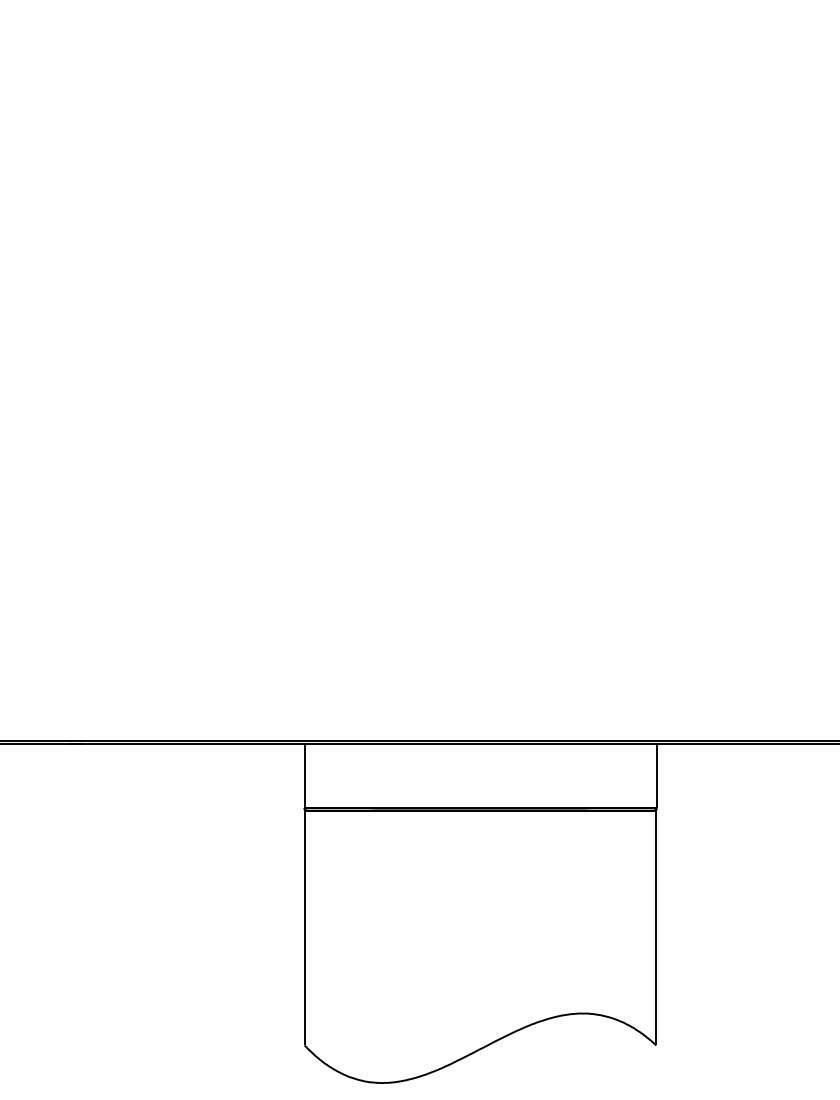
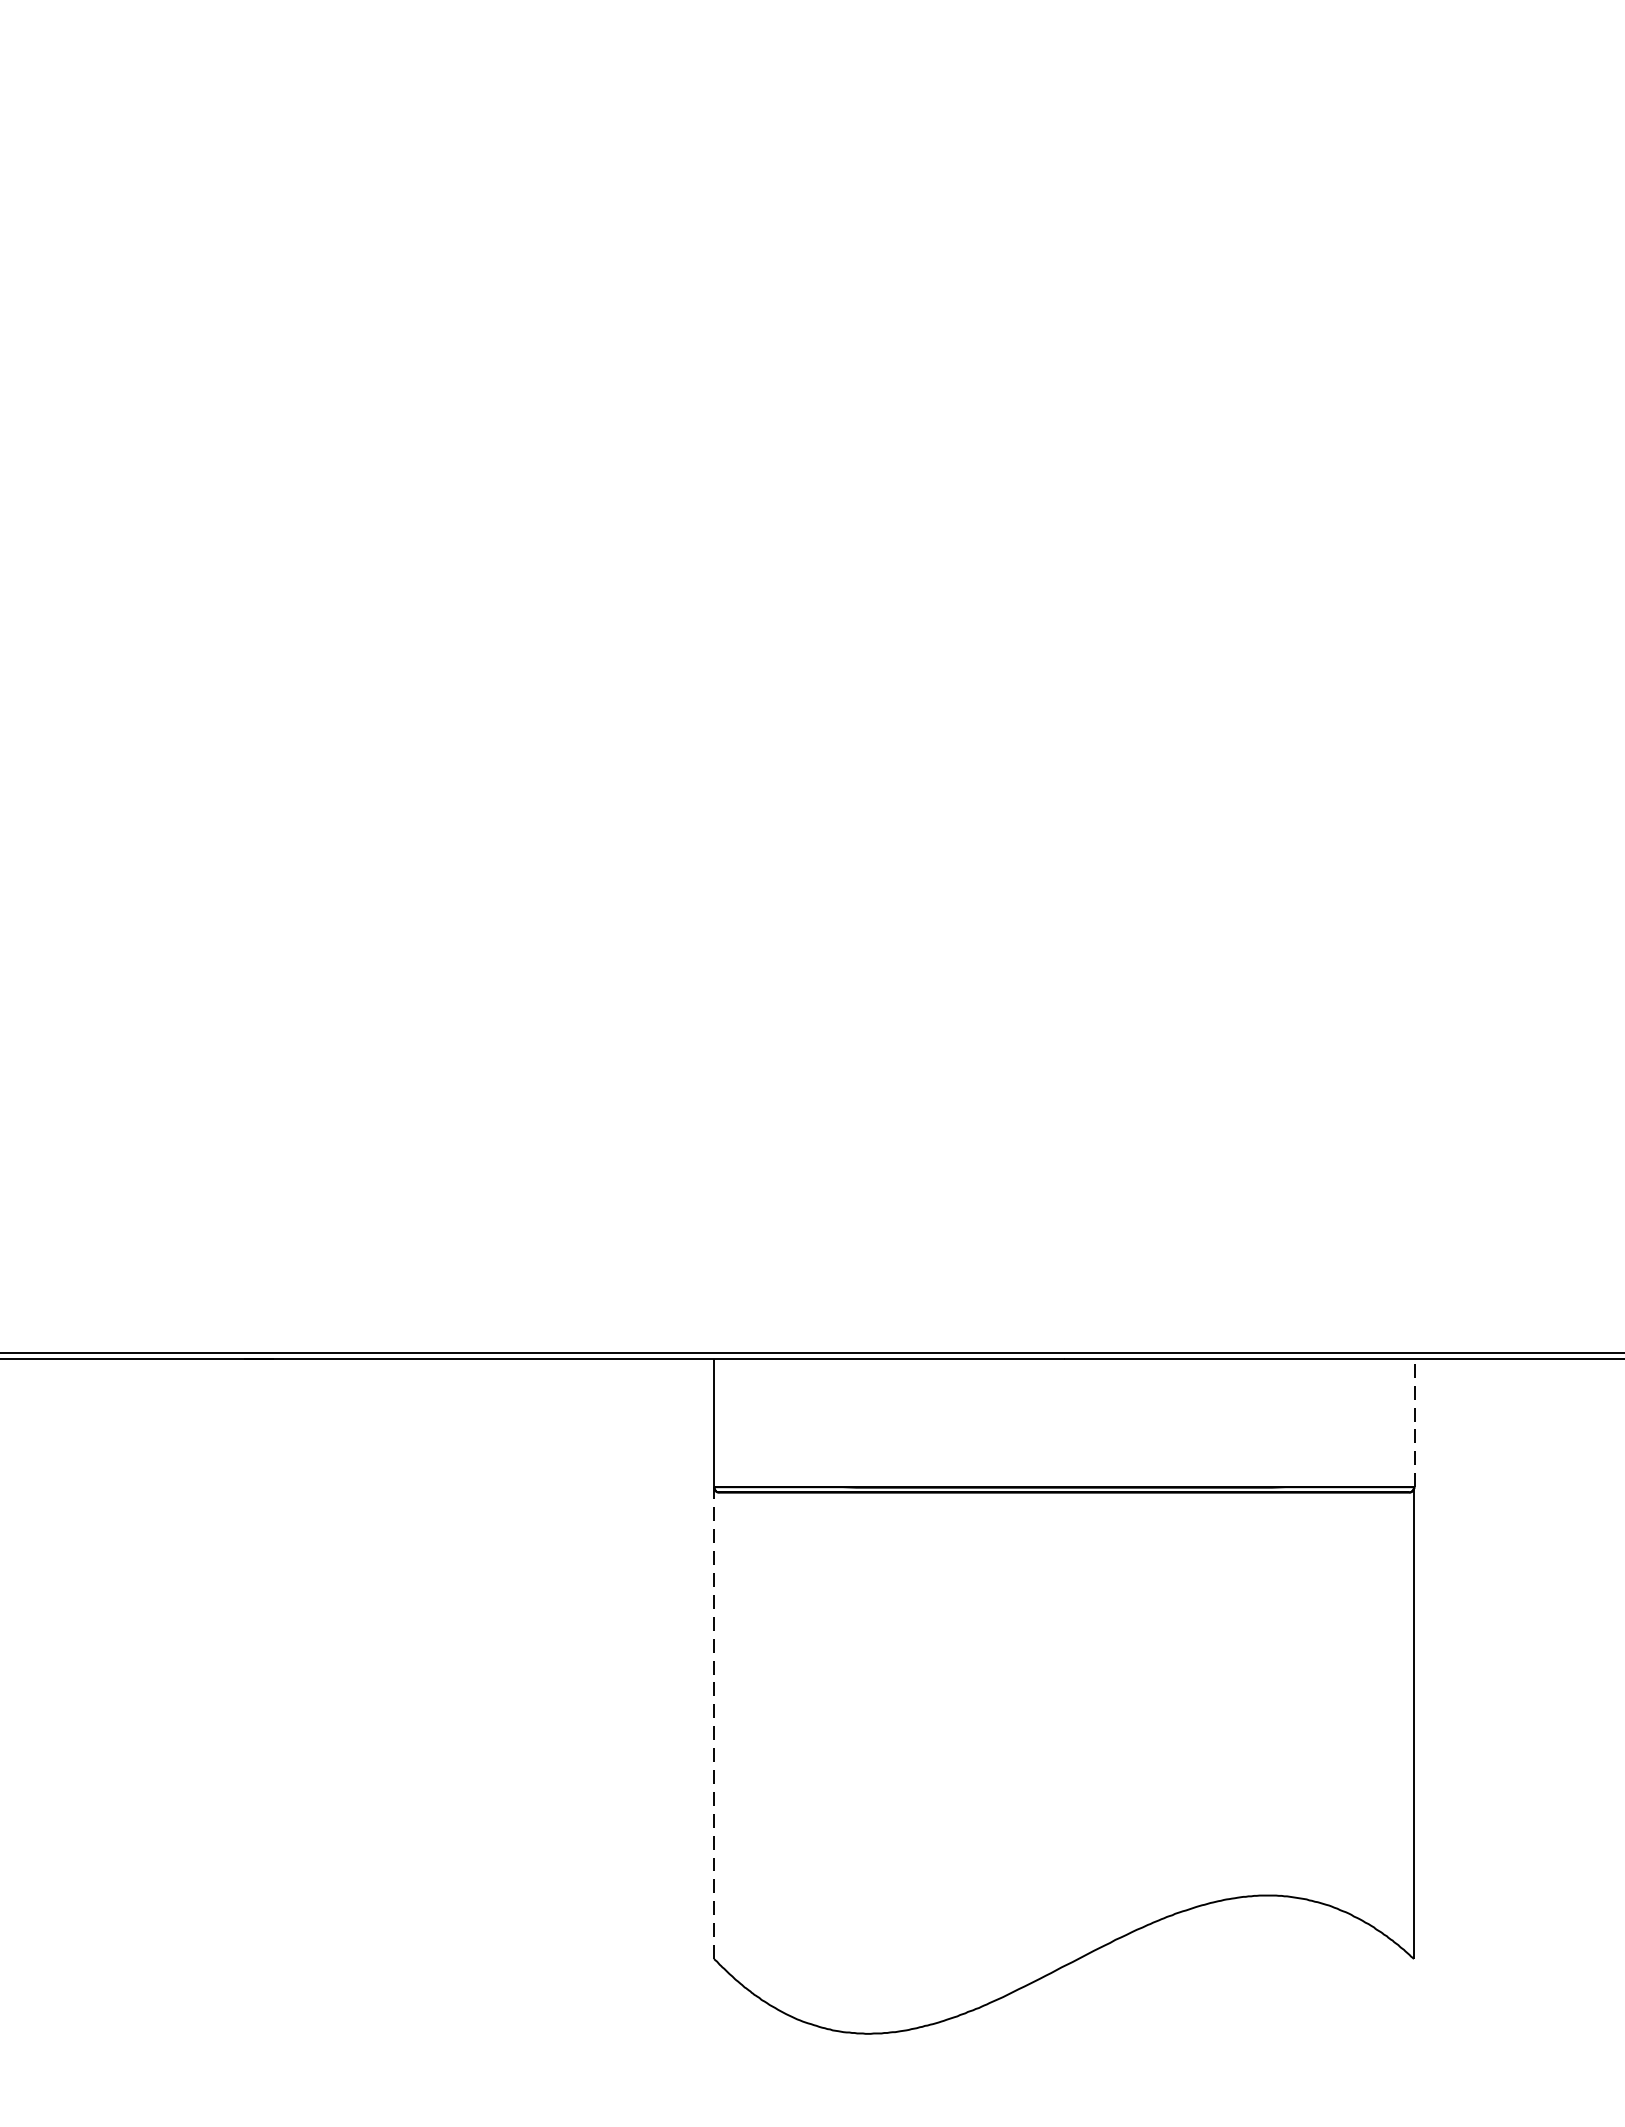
line: (656, 775) -> (1414, 1421), solid -> dashed
line: (304, 926) -> (714, 1722), solid -> dashed

